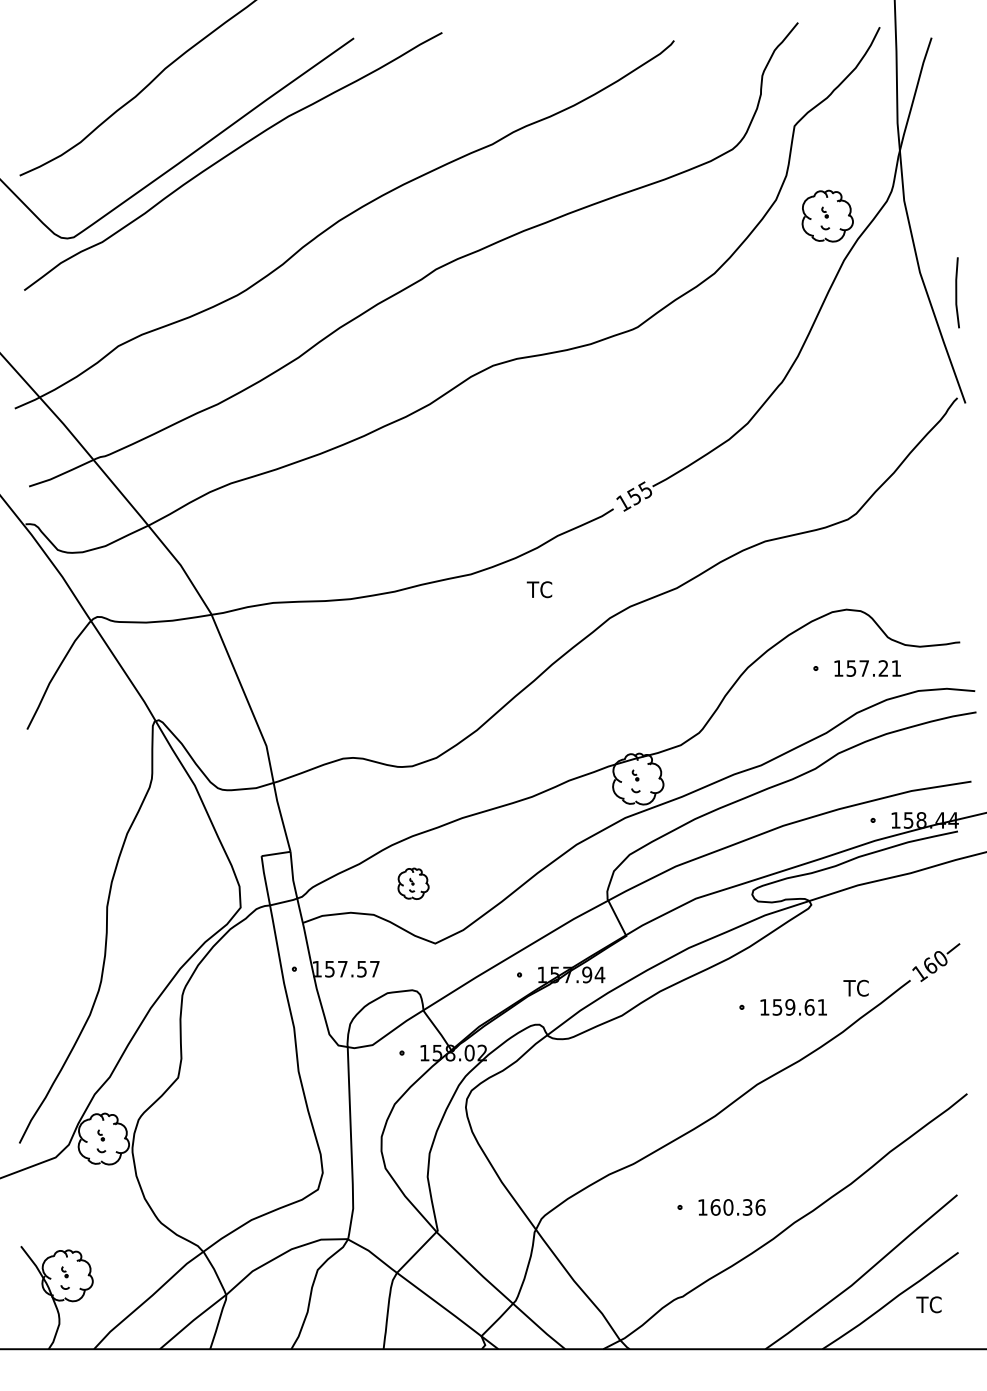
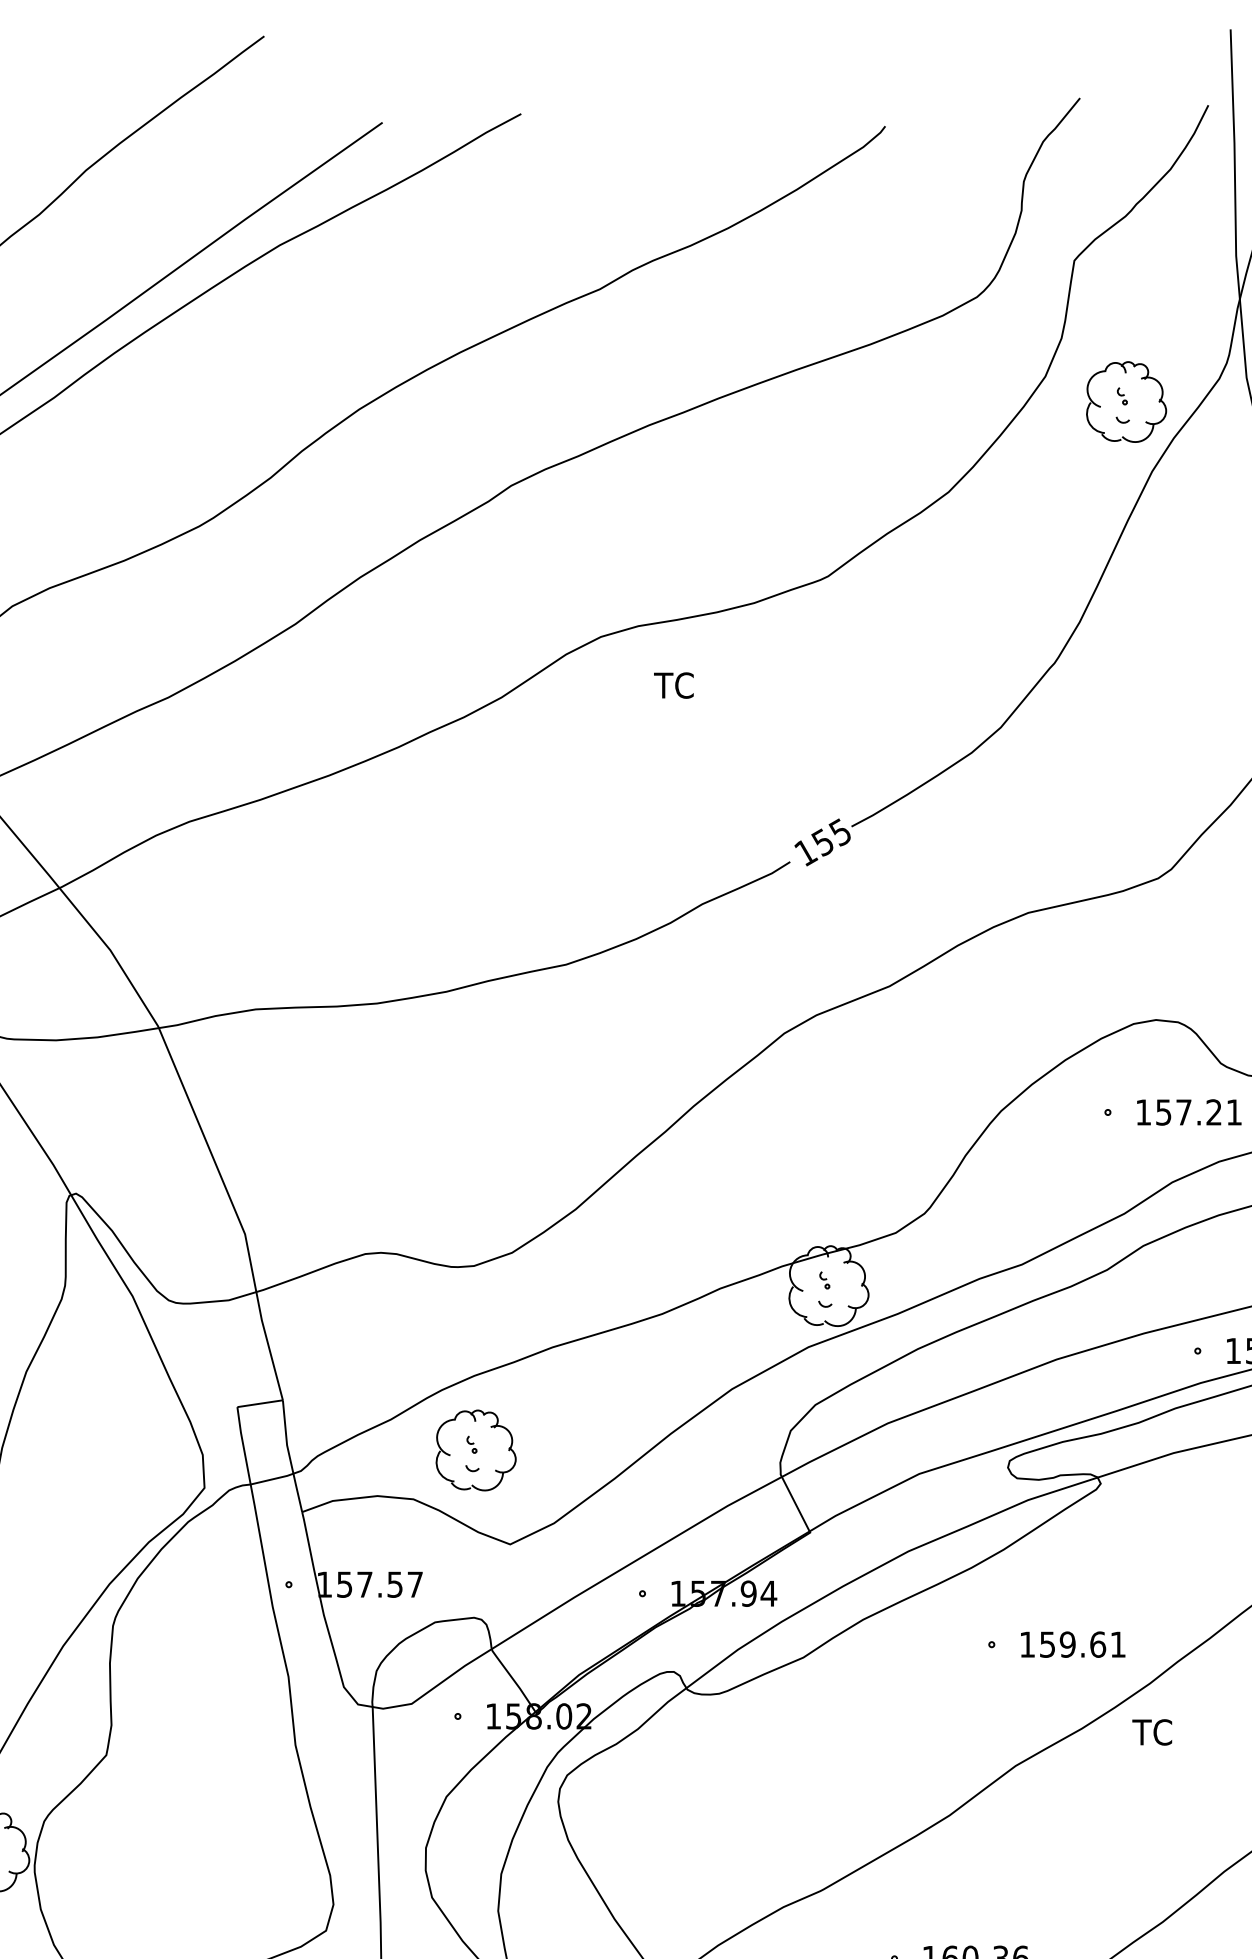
text: (539, 589) -> (673, 685), moved
part: (413, 883) -> (475, 1450), size x1.67
text: (855, 987) -> (1151, 1731), moved

